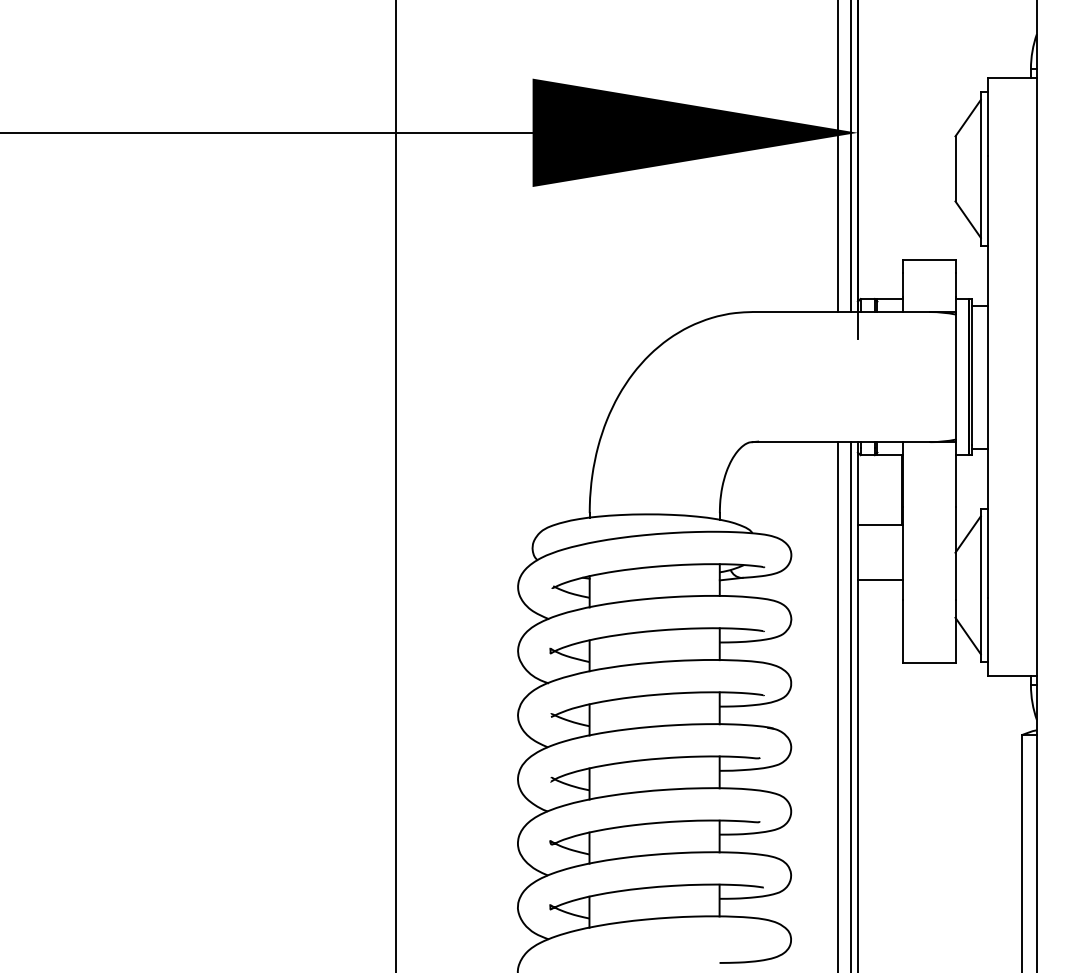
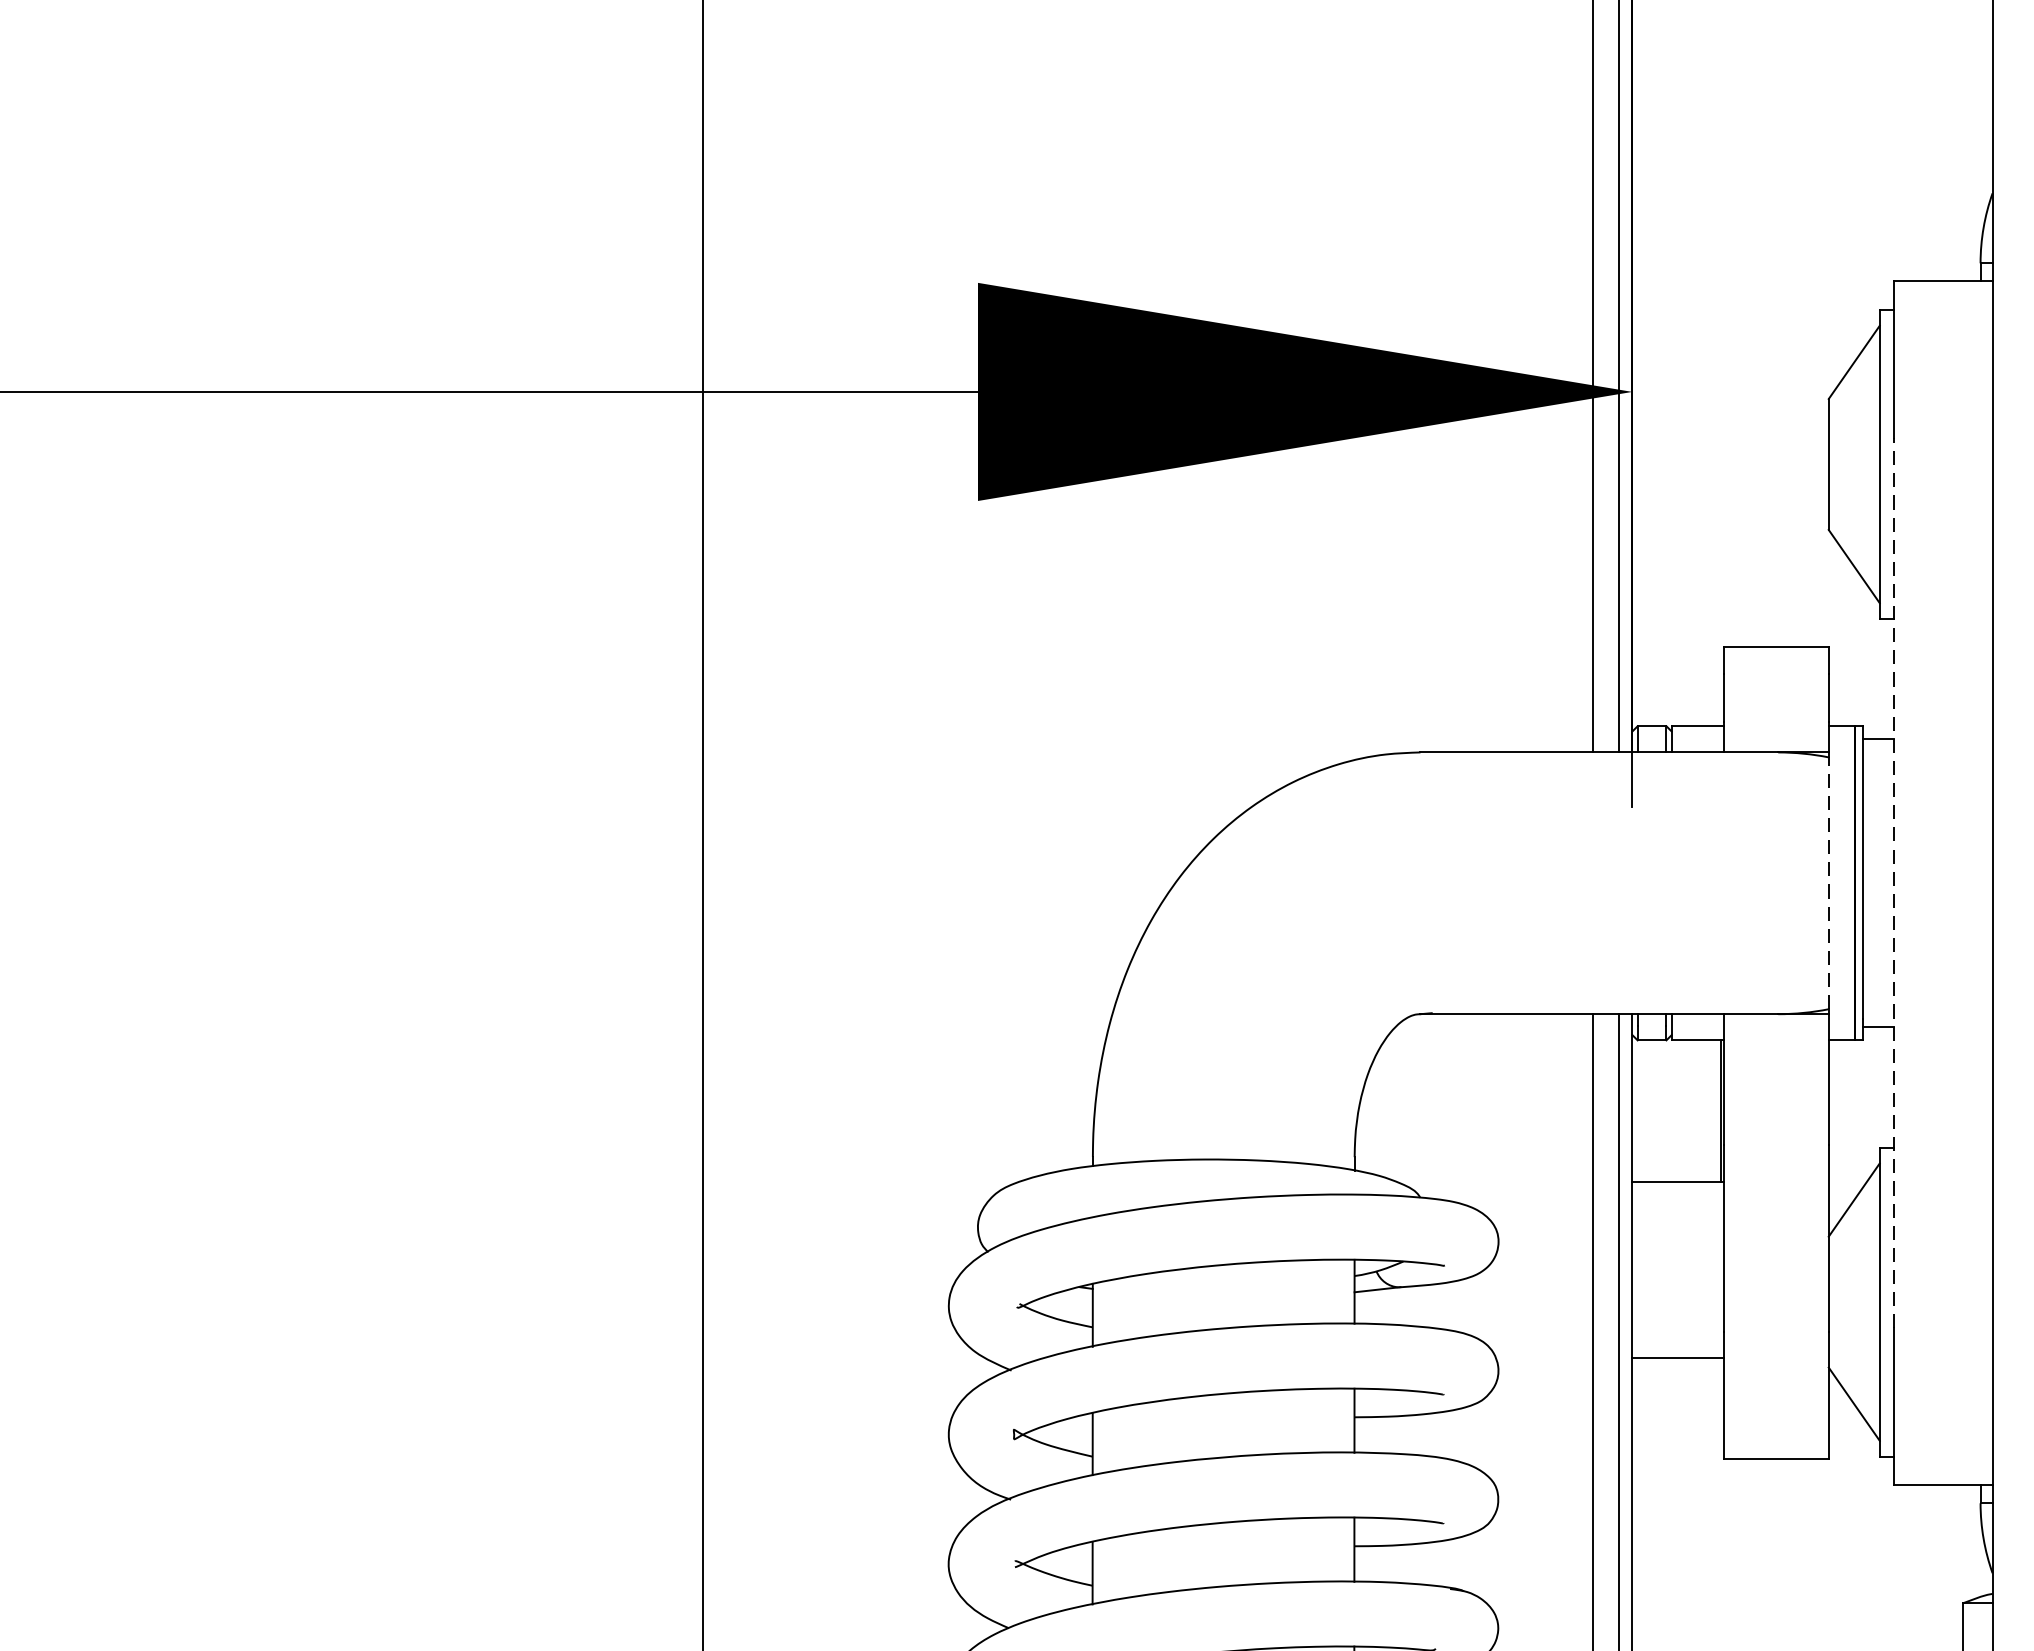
line: (988, 376) -> (1895, 882), solid -> dashed
line: (955, 377) -> (1828, 884), solid -> dashed
line: (880, 580) -> (1677, 1358), moved

